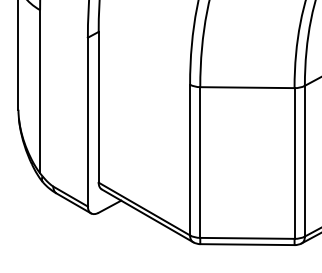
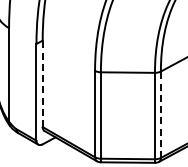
line: (98, 106) -> (42, 83), solid -> dashed
line: (304, 160) -> (160, 114), solid -> dashed

